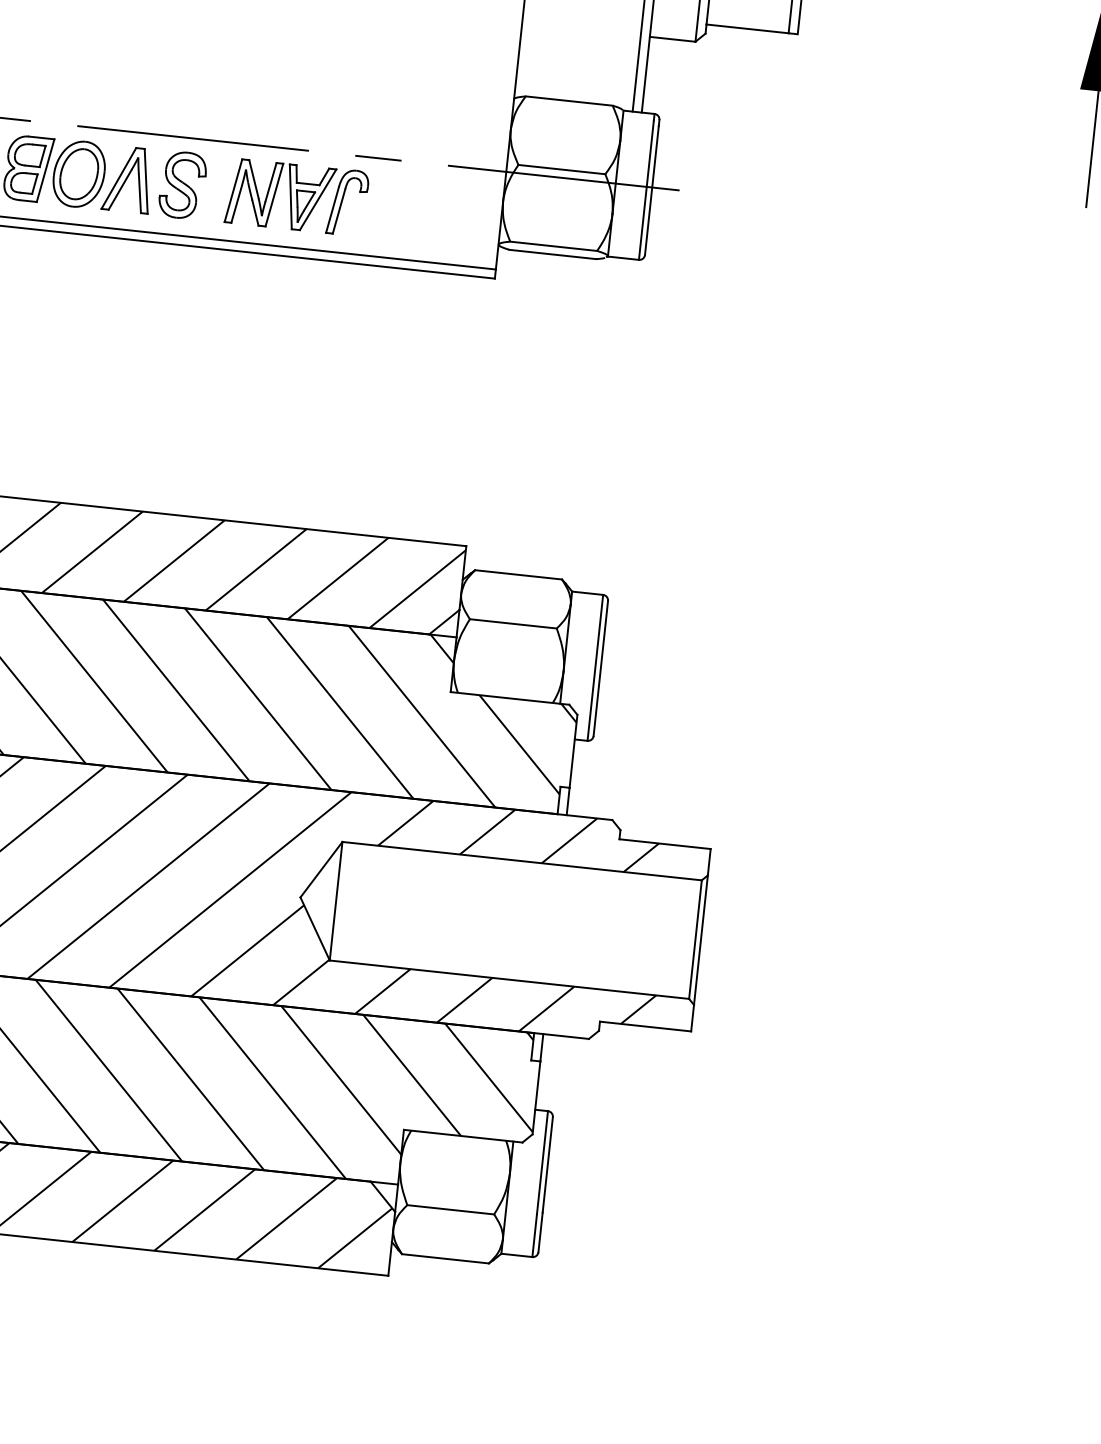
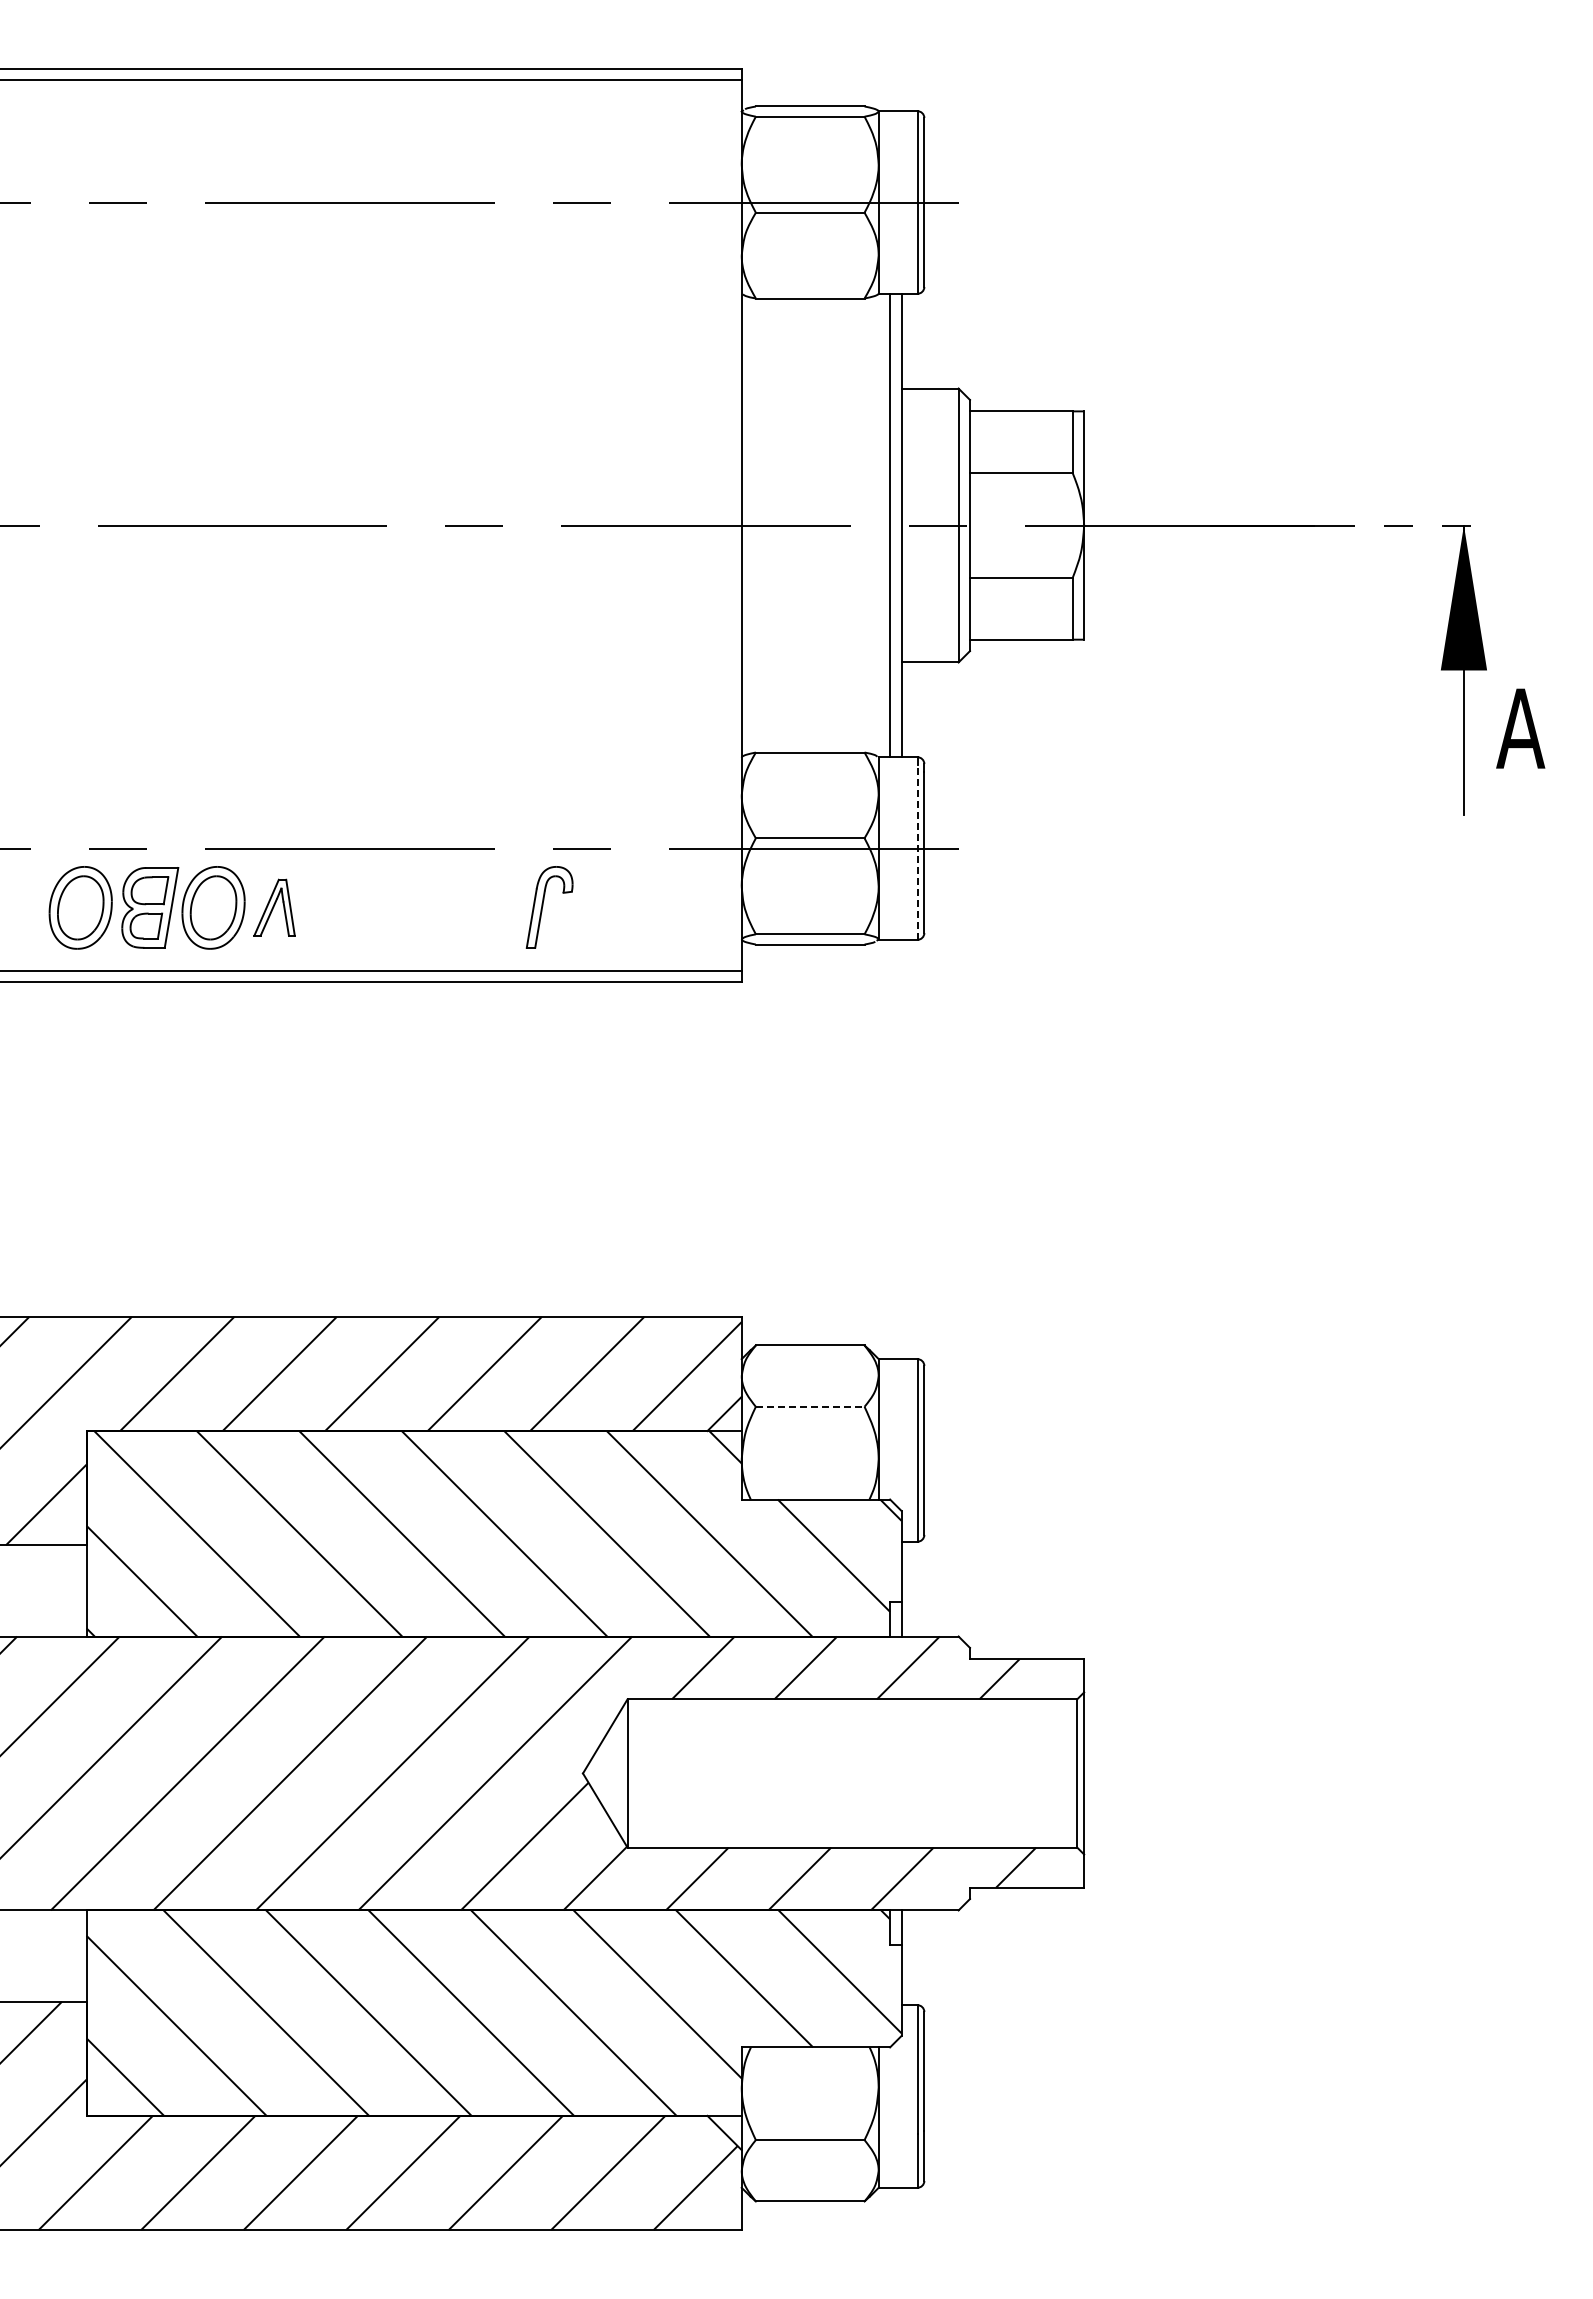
part: (127, 179) -> (274, 907), size x0.7
part: (183, 185) -> (343, 907), removed
line: (646, 190) -> (917, 852), solid -> dashed
part: (275, 193) -> (459, 905), removed
line: (513, 623) -> (810, 1406), solid -> dashed

